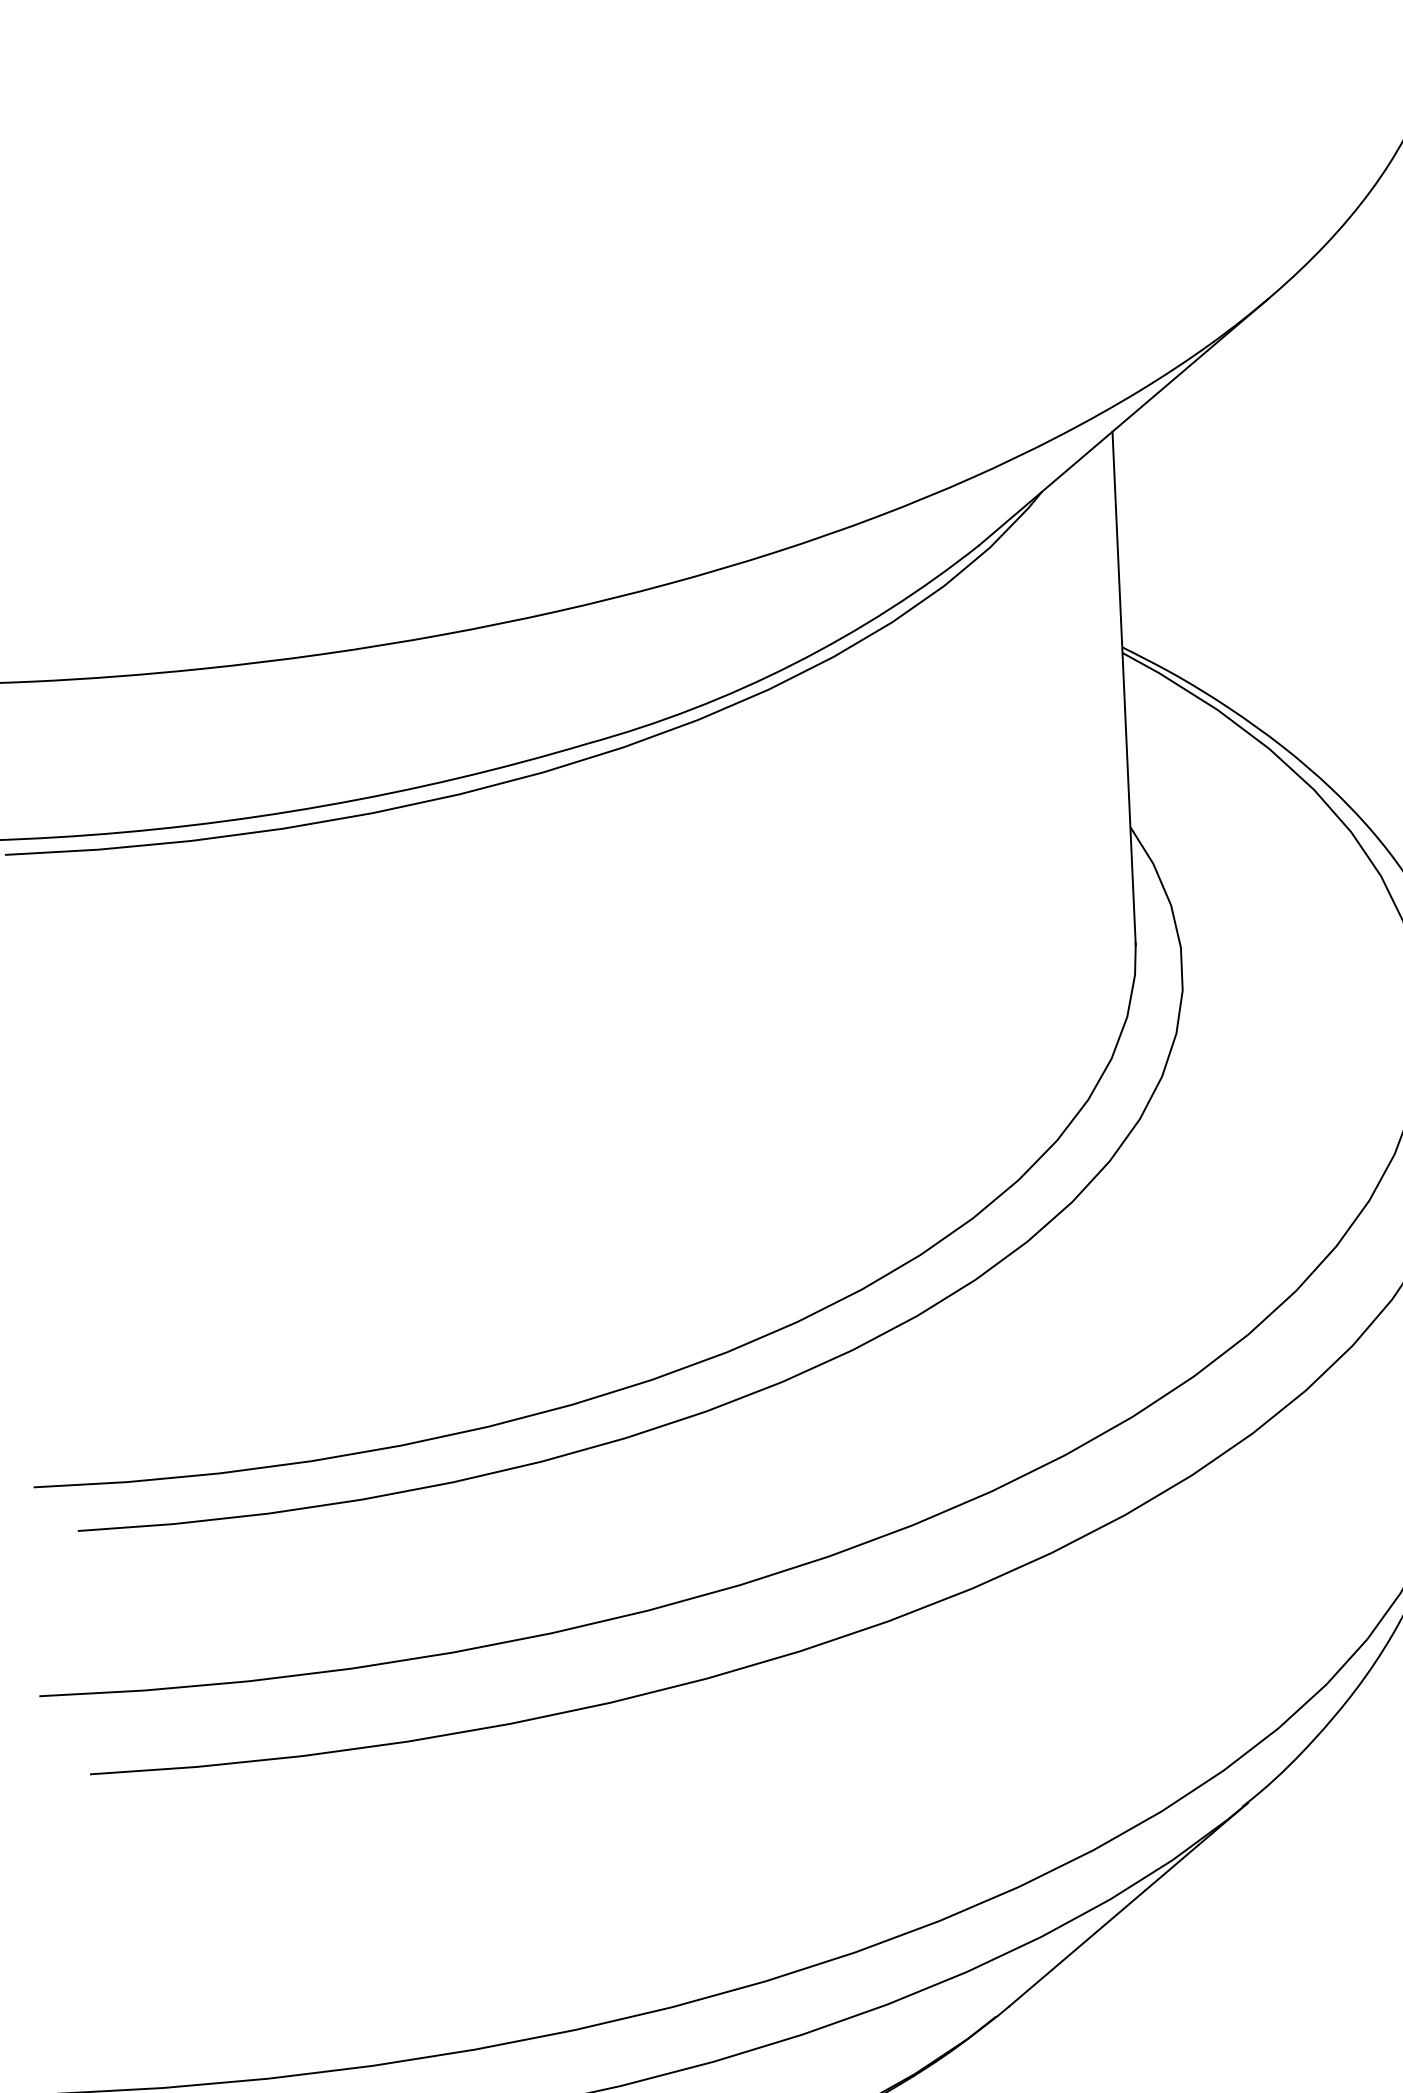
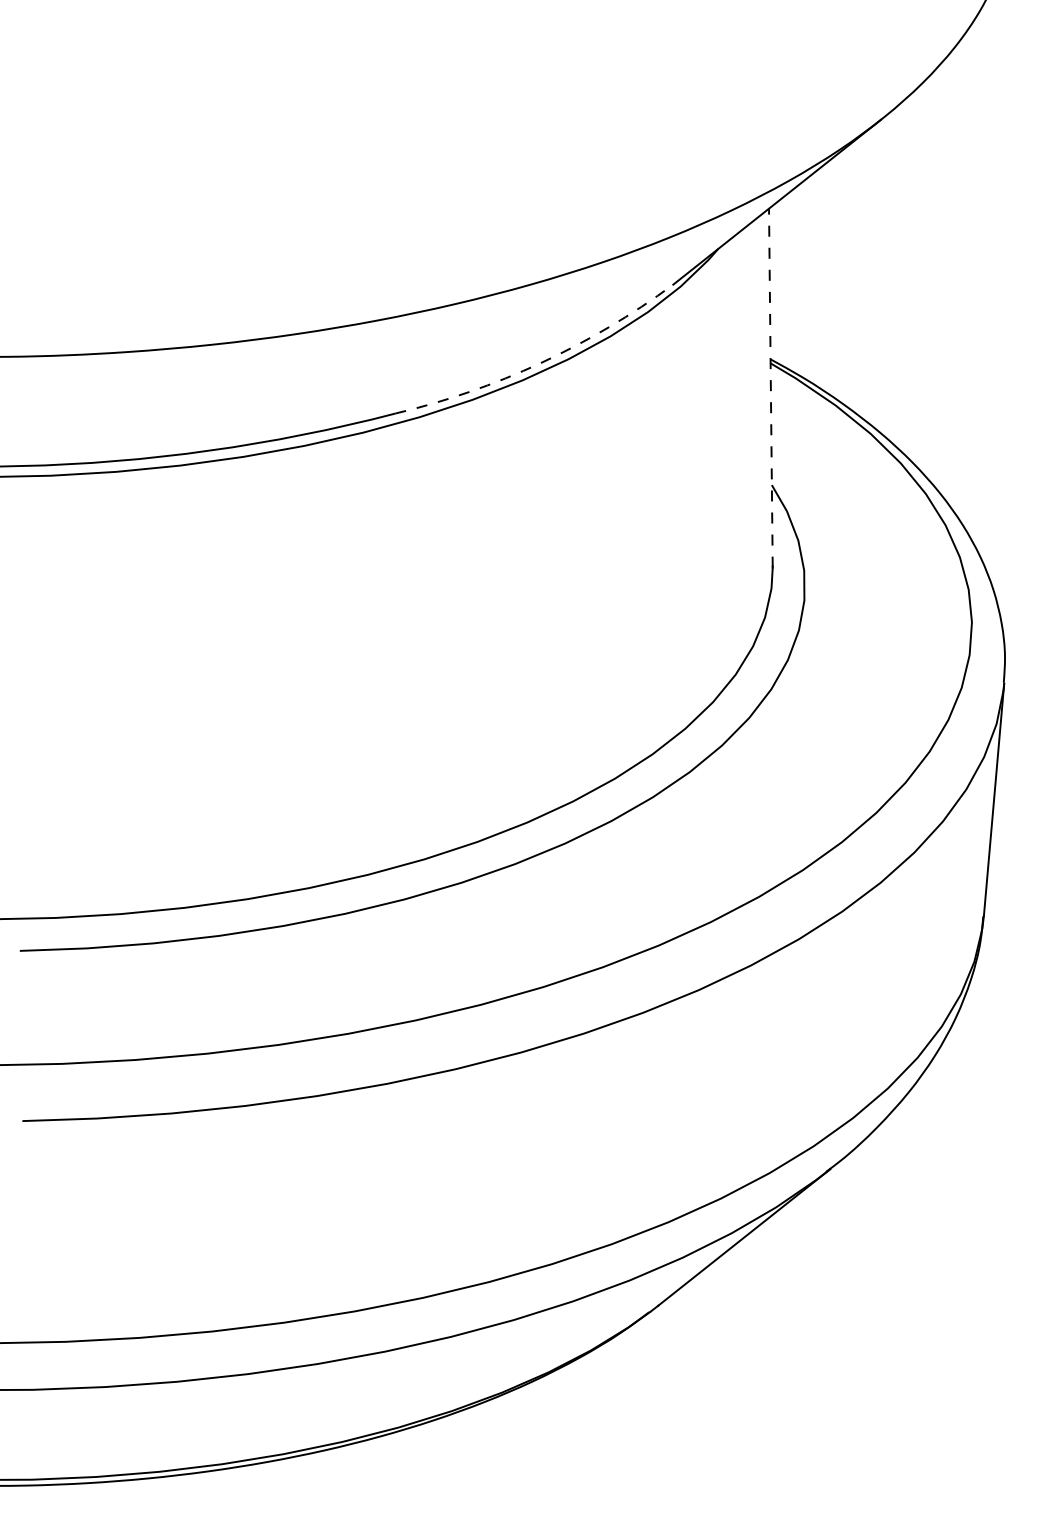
arc: (793, 664) -> (540, 363), solid -> dashed
line: (1123, 688) -> (770, 388), solid -> dashed

